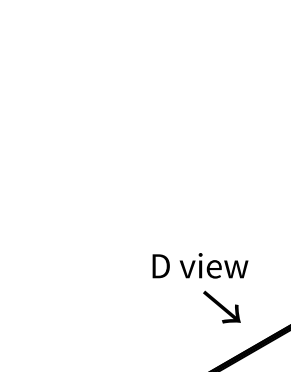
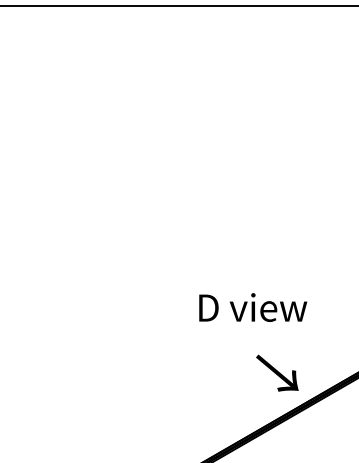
text: (222, 306) -> (277, 372), moved

